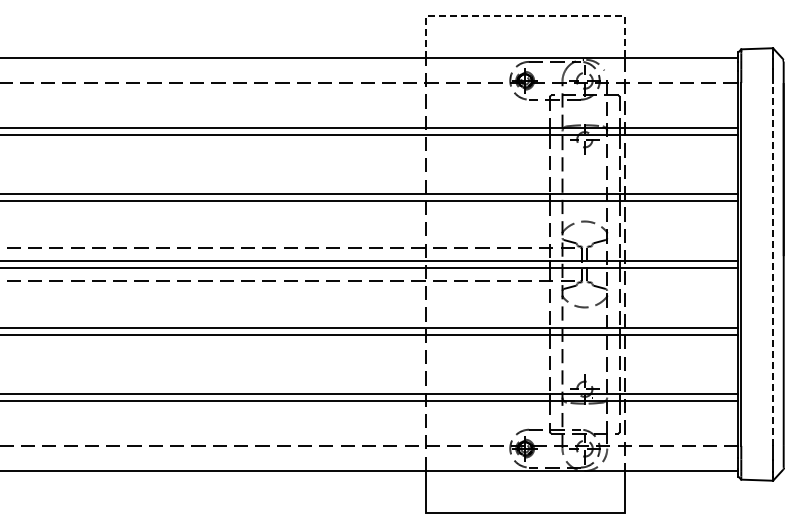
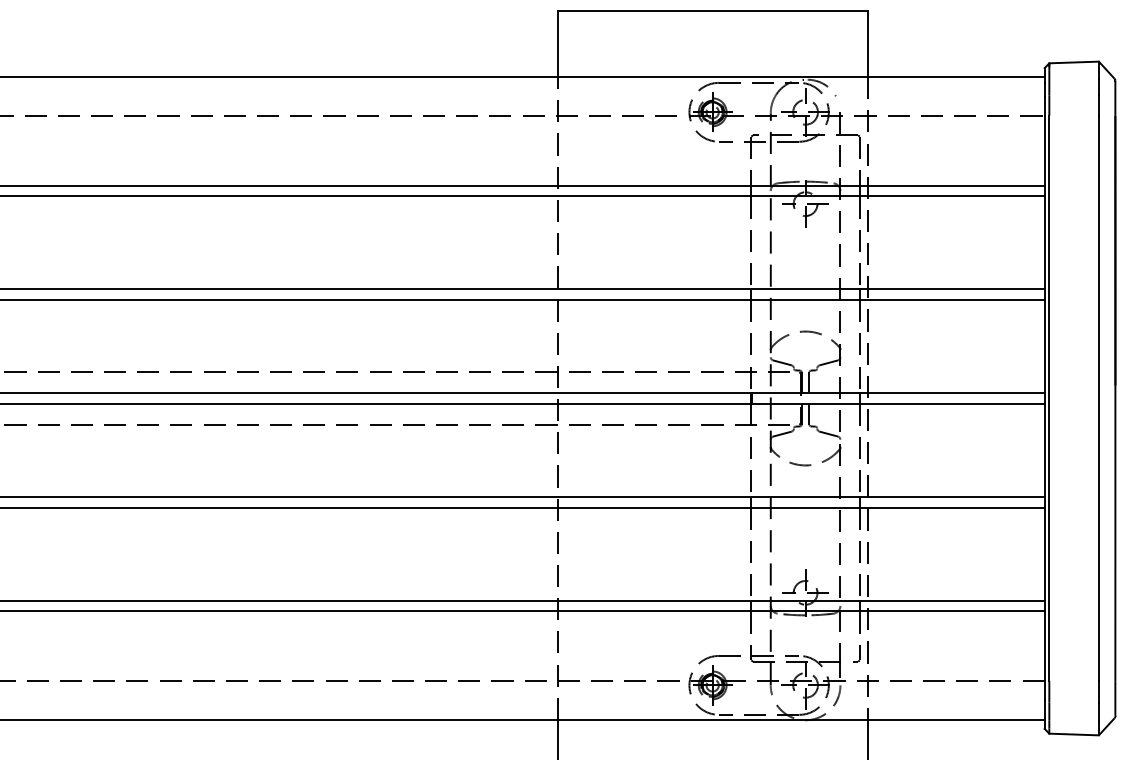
line: (525, 15) -> (713, 10), dashed -> solid
line: (773, 264) -> (1099, 398), dashed -> solid

